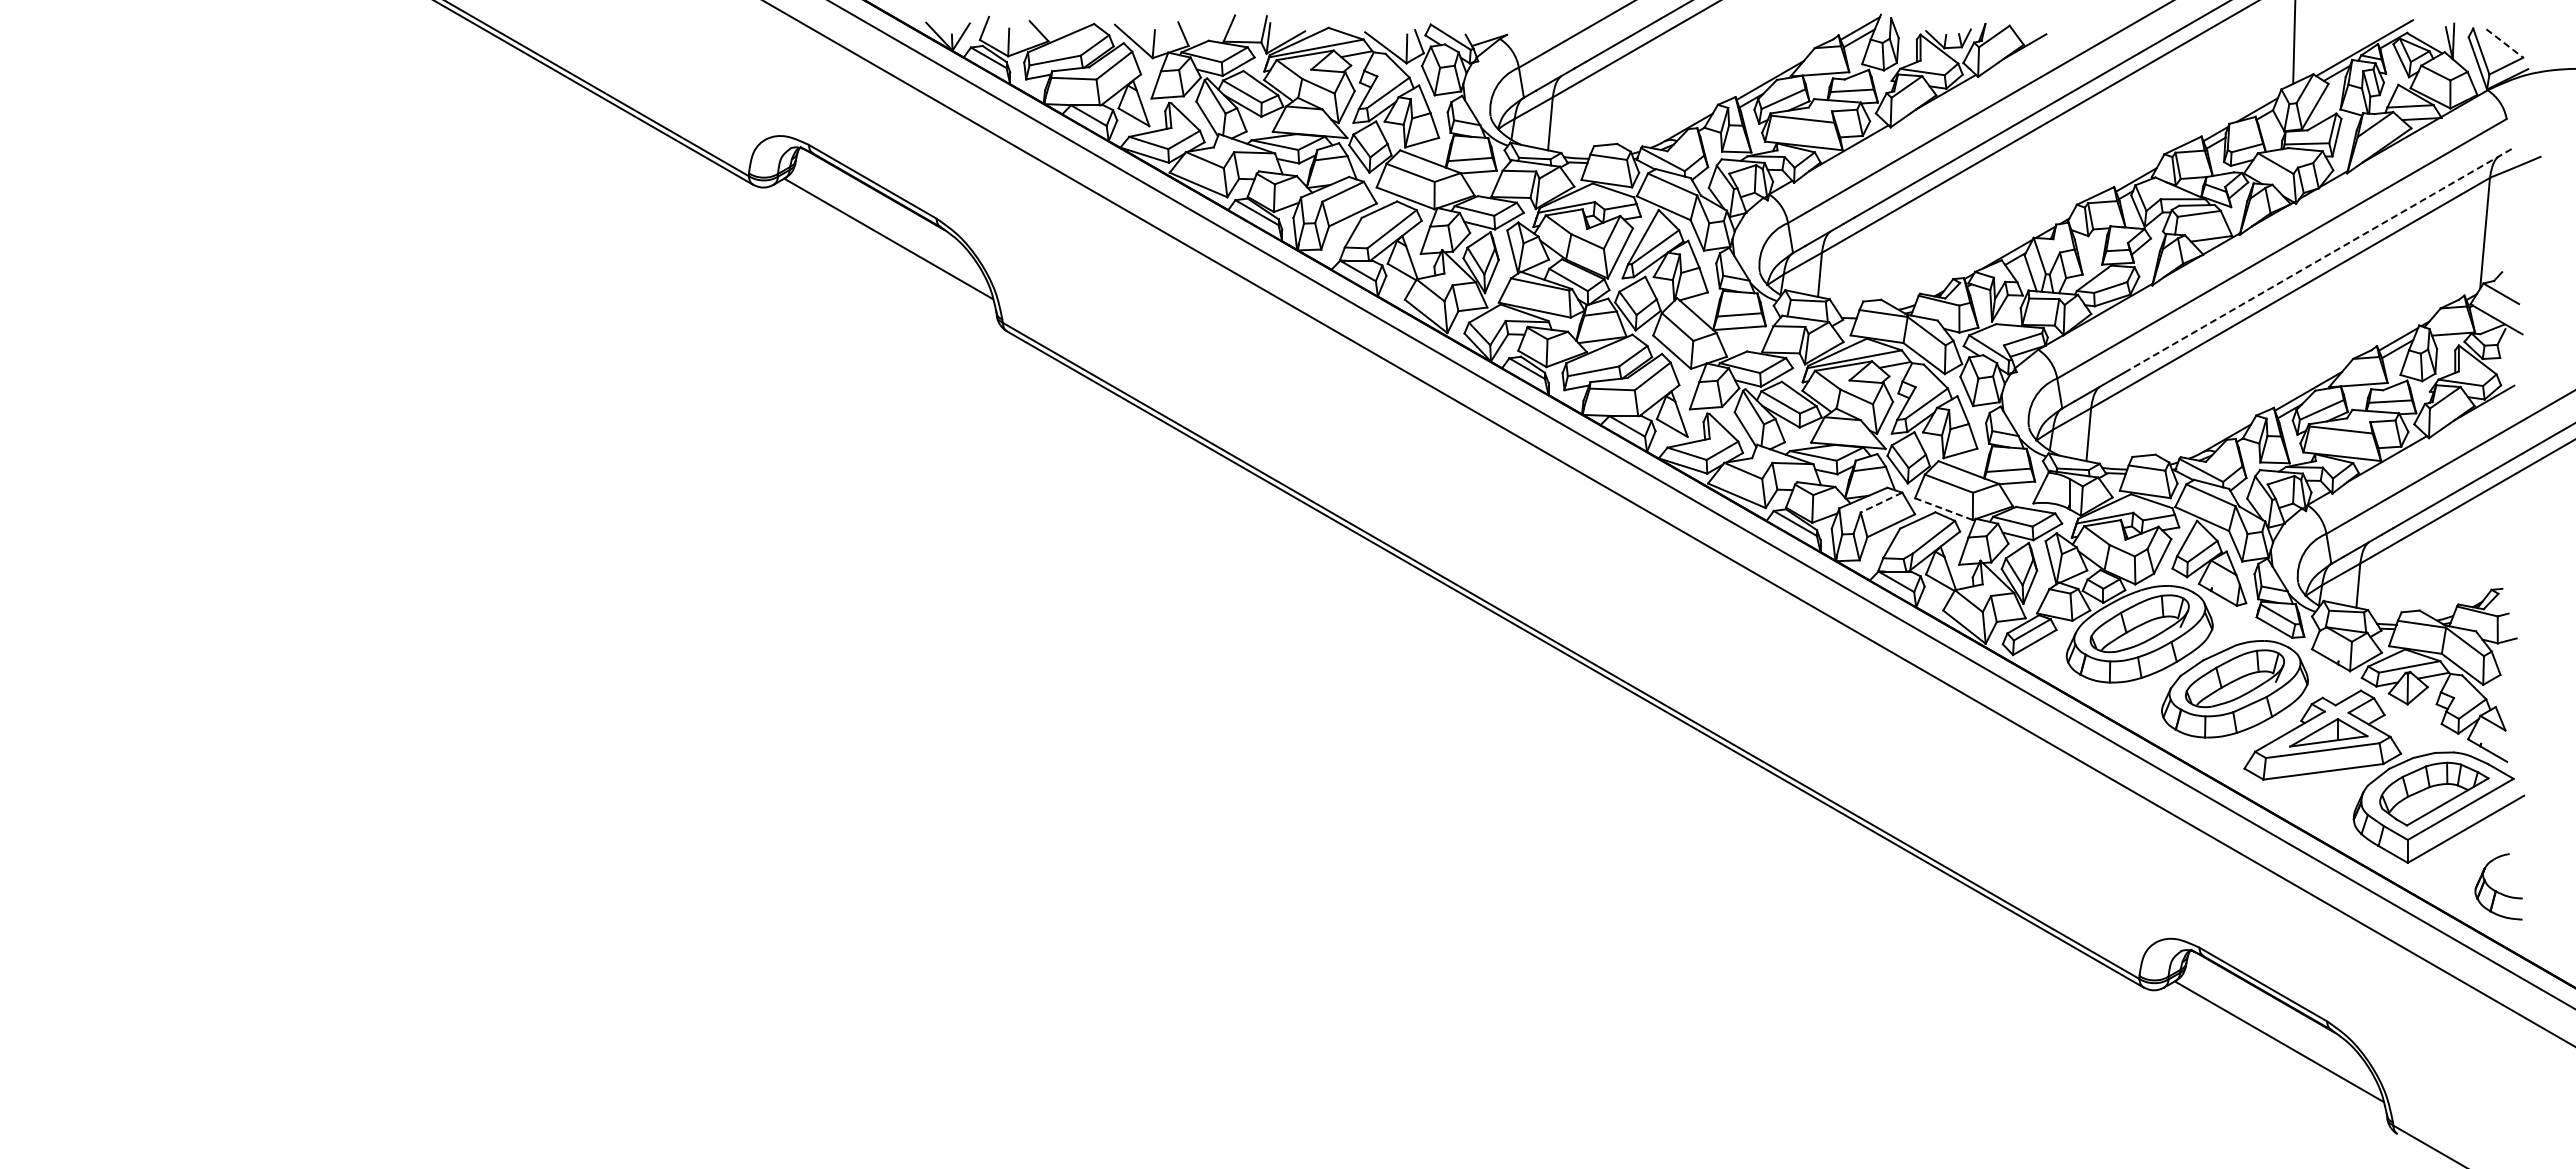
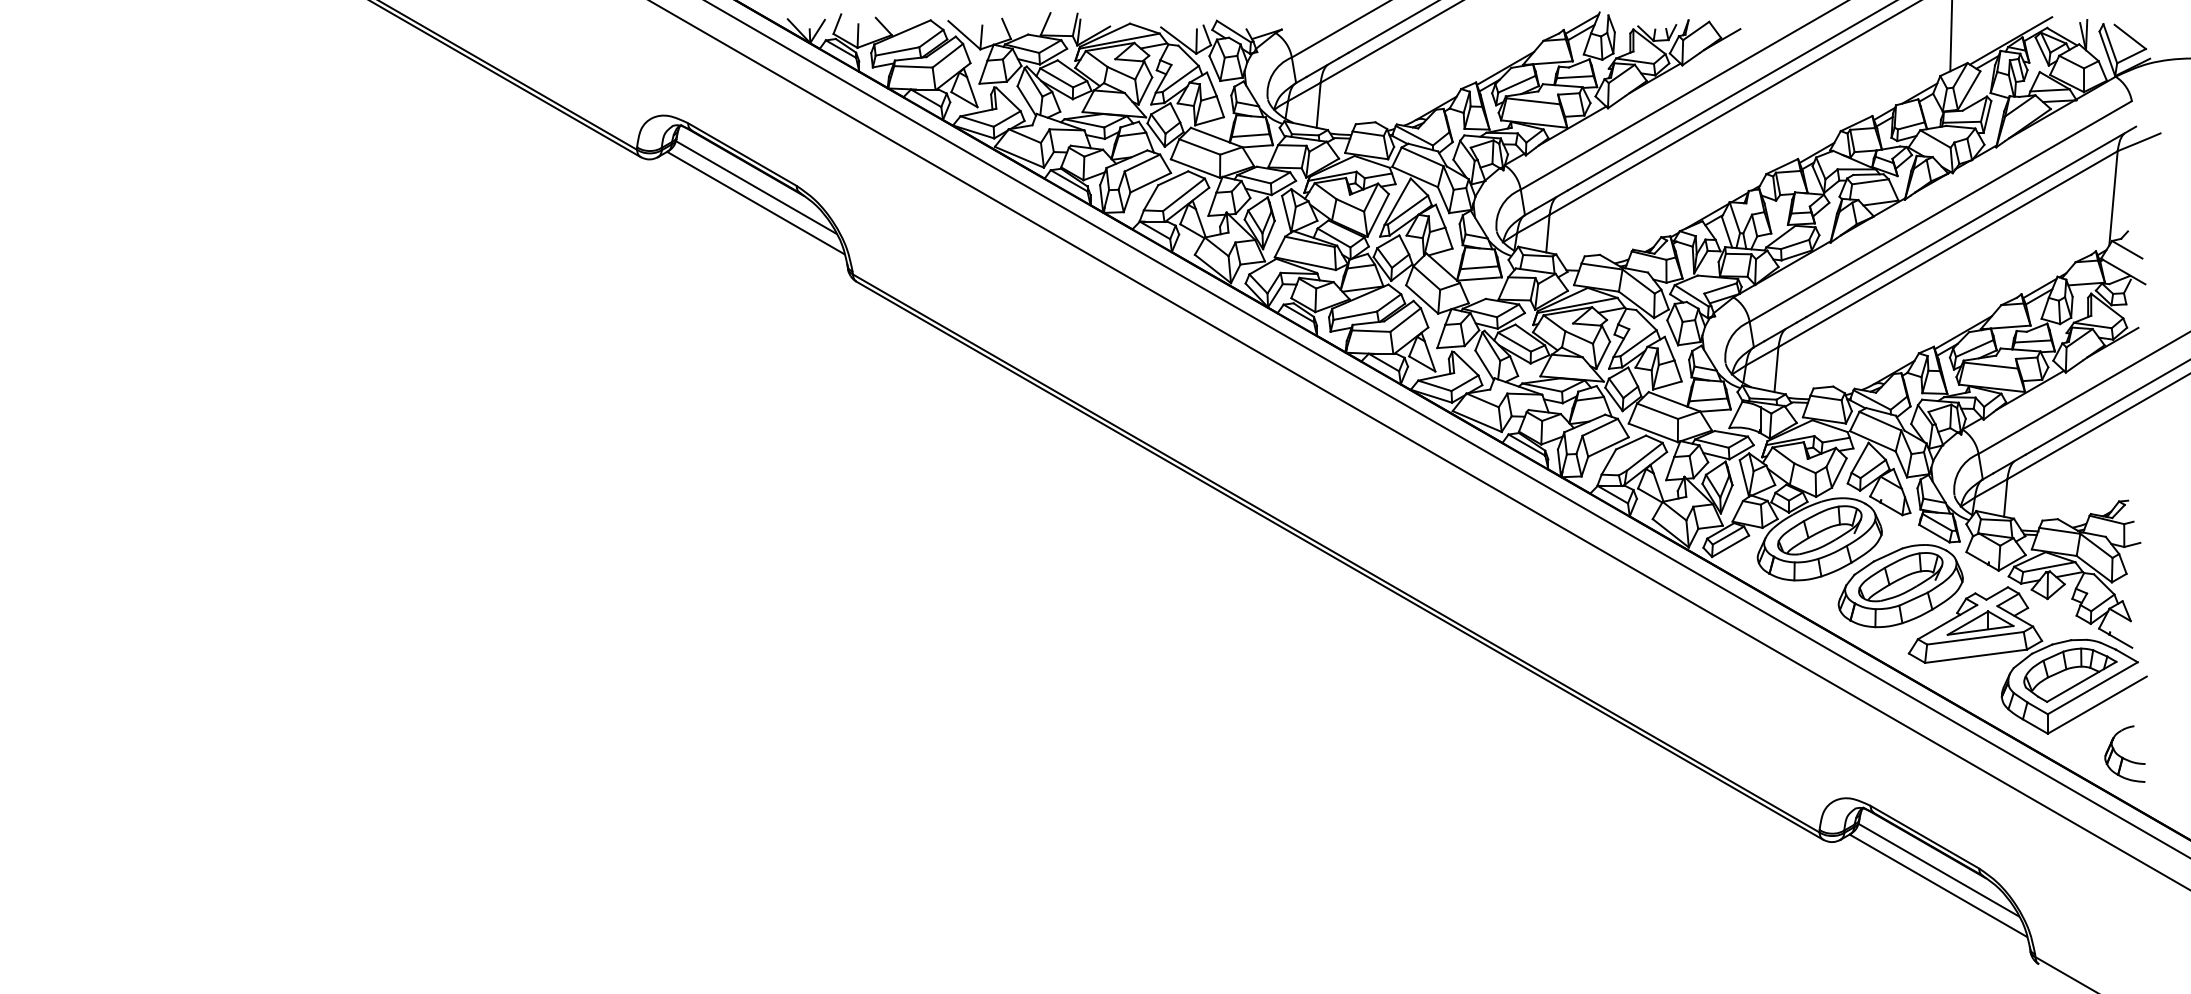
line: (2505, 43) -> (2130, 36), dashed -> solid
line: (888, 219) -> (755, 186), added
line: (2317, 260) -> (1970, 221), dashed -> solid
line: (1881, 502) -> (1600, 427), dashed -> solid
line: (1943, 509) -> (1652, 433), dashed -> solid
line: (2279, 1022) -> (1938, 869), added

